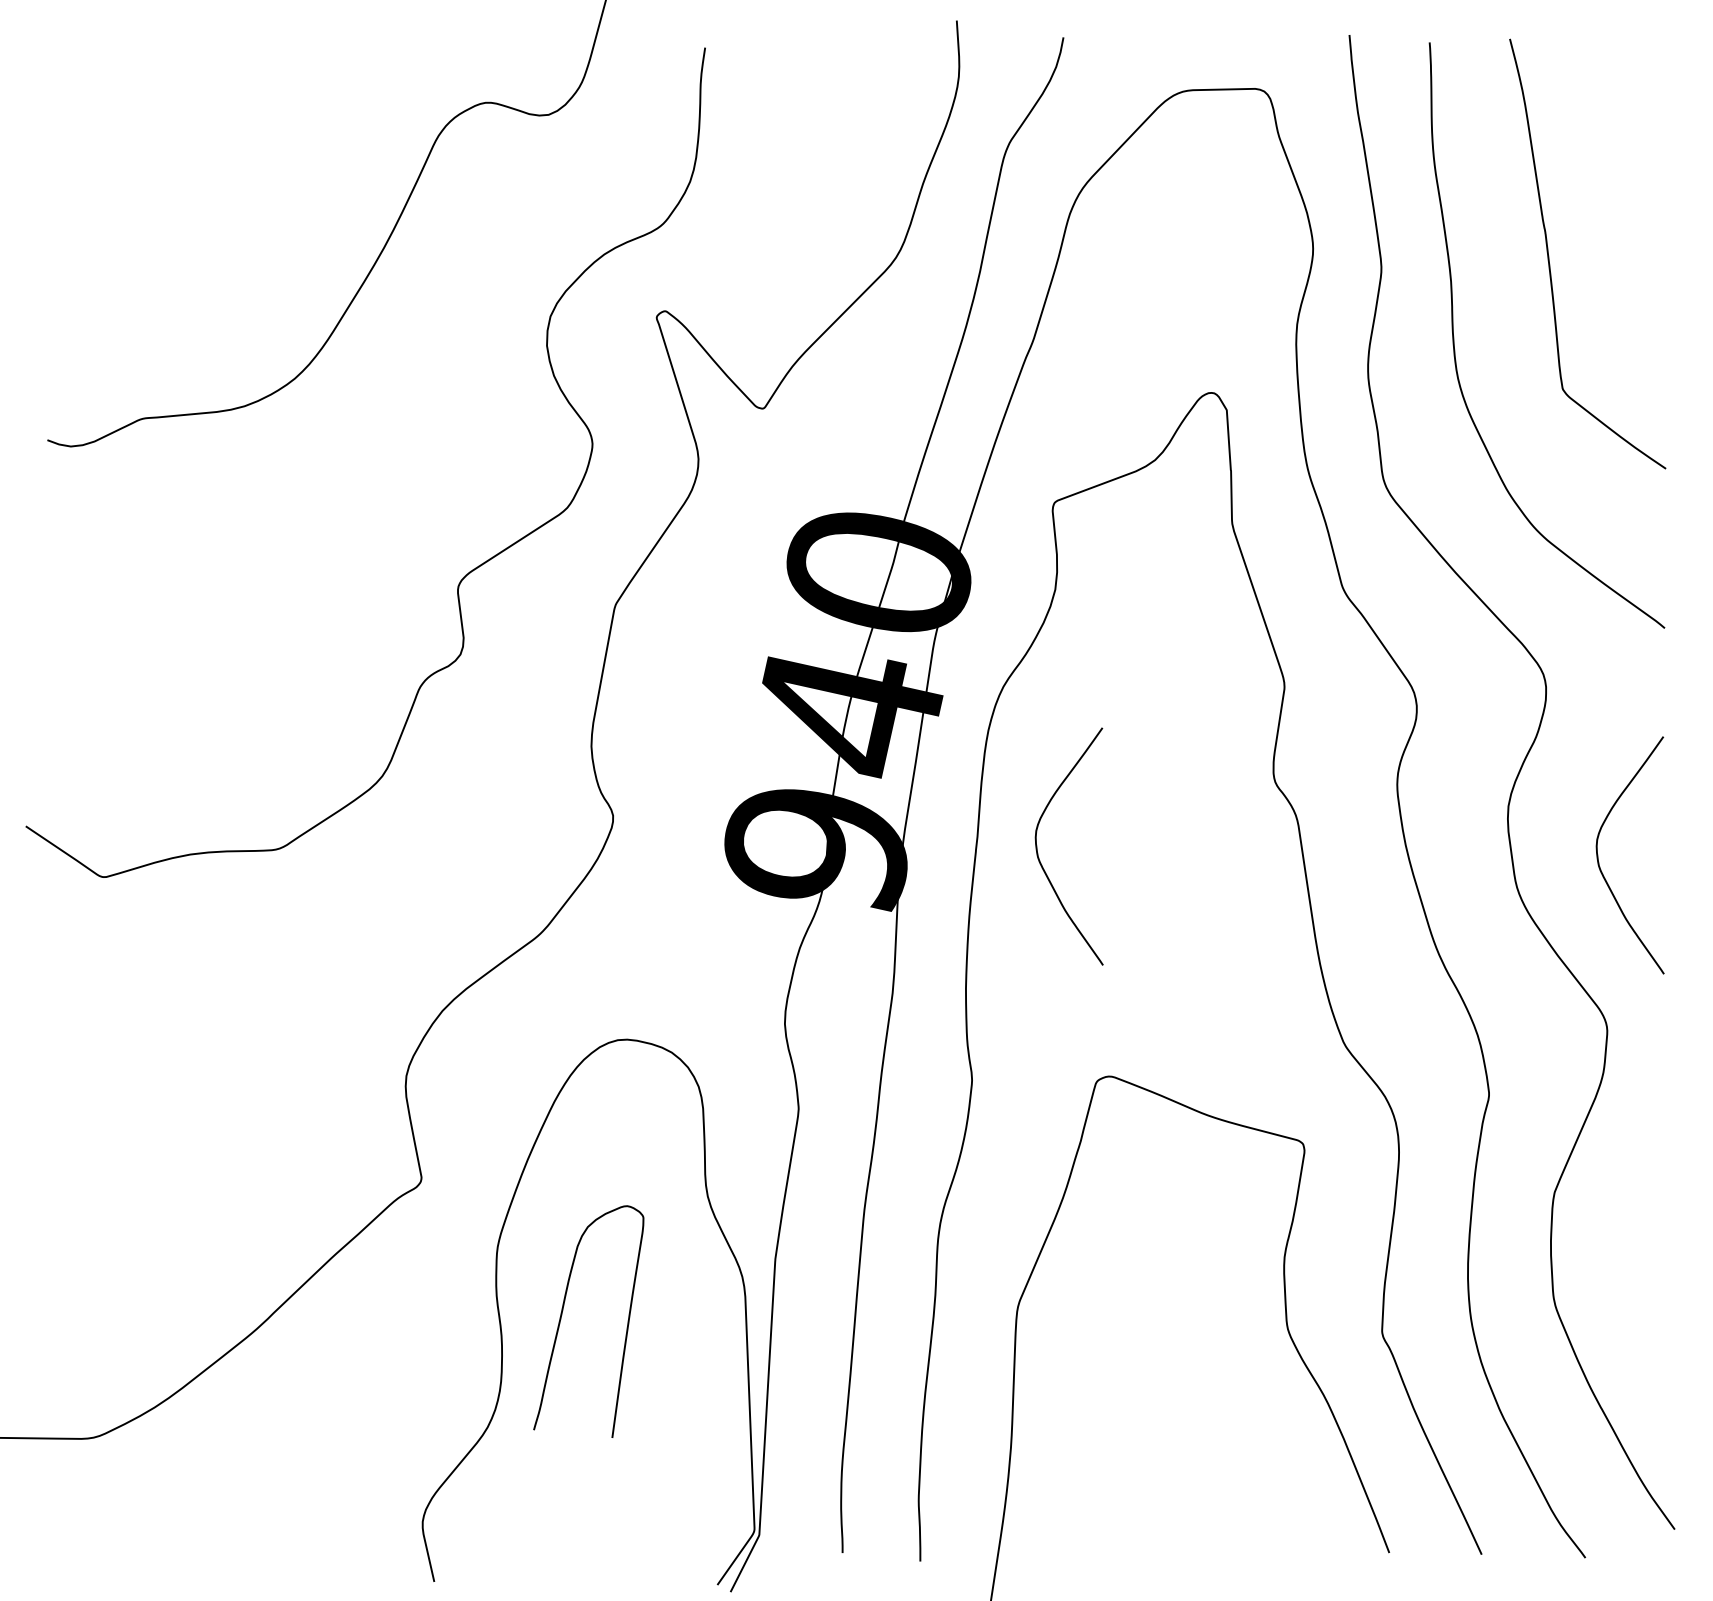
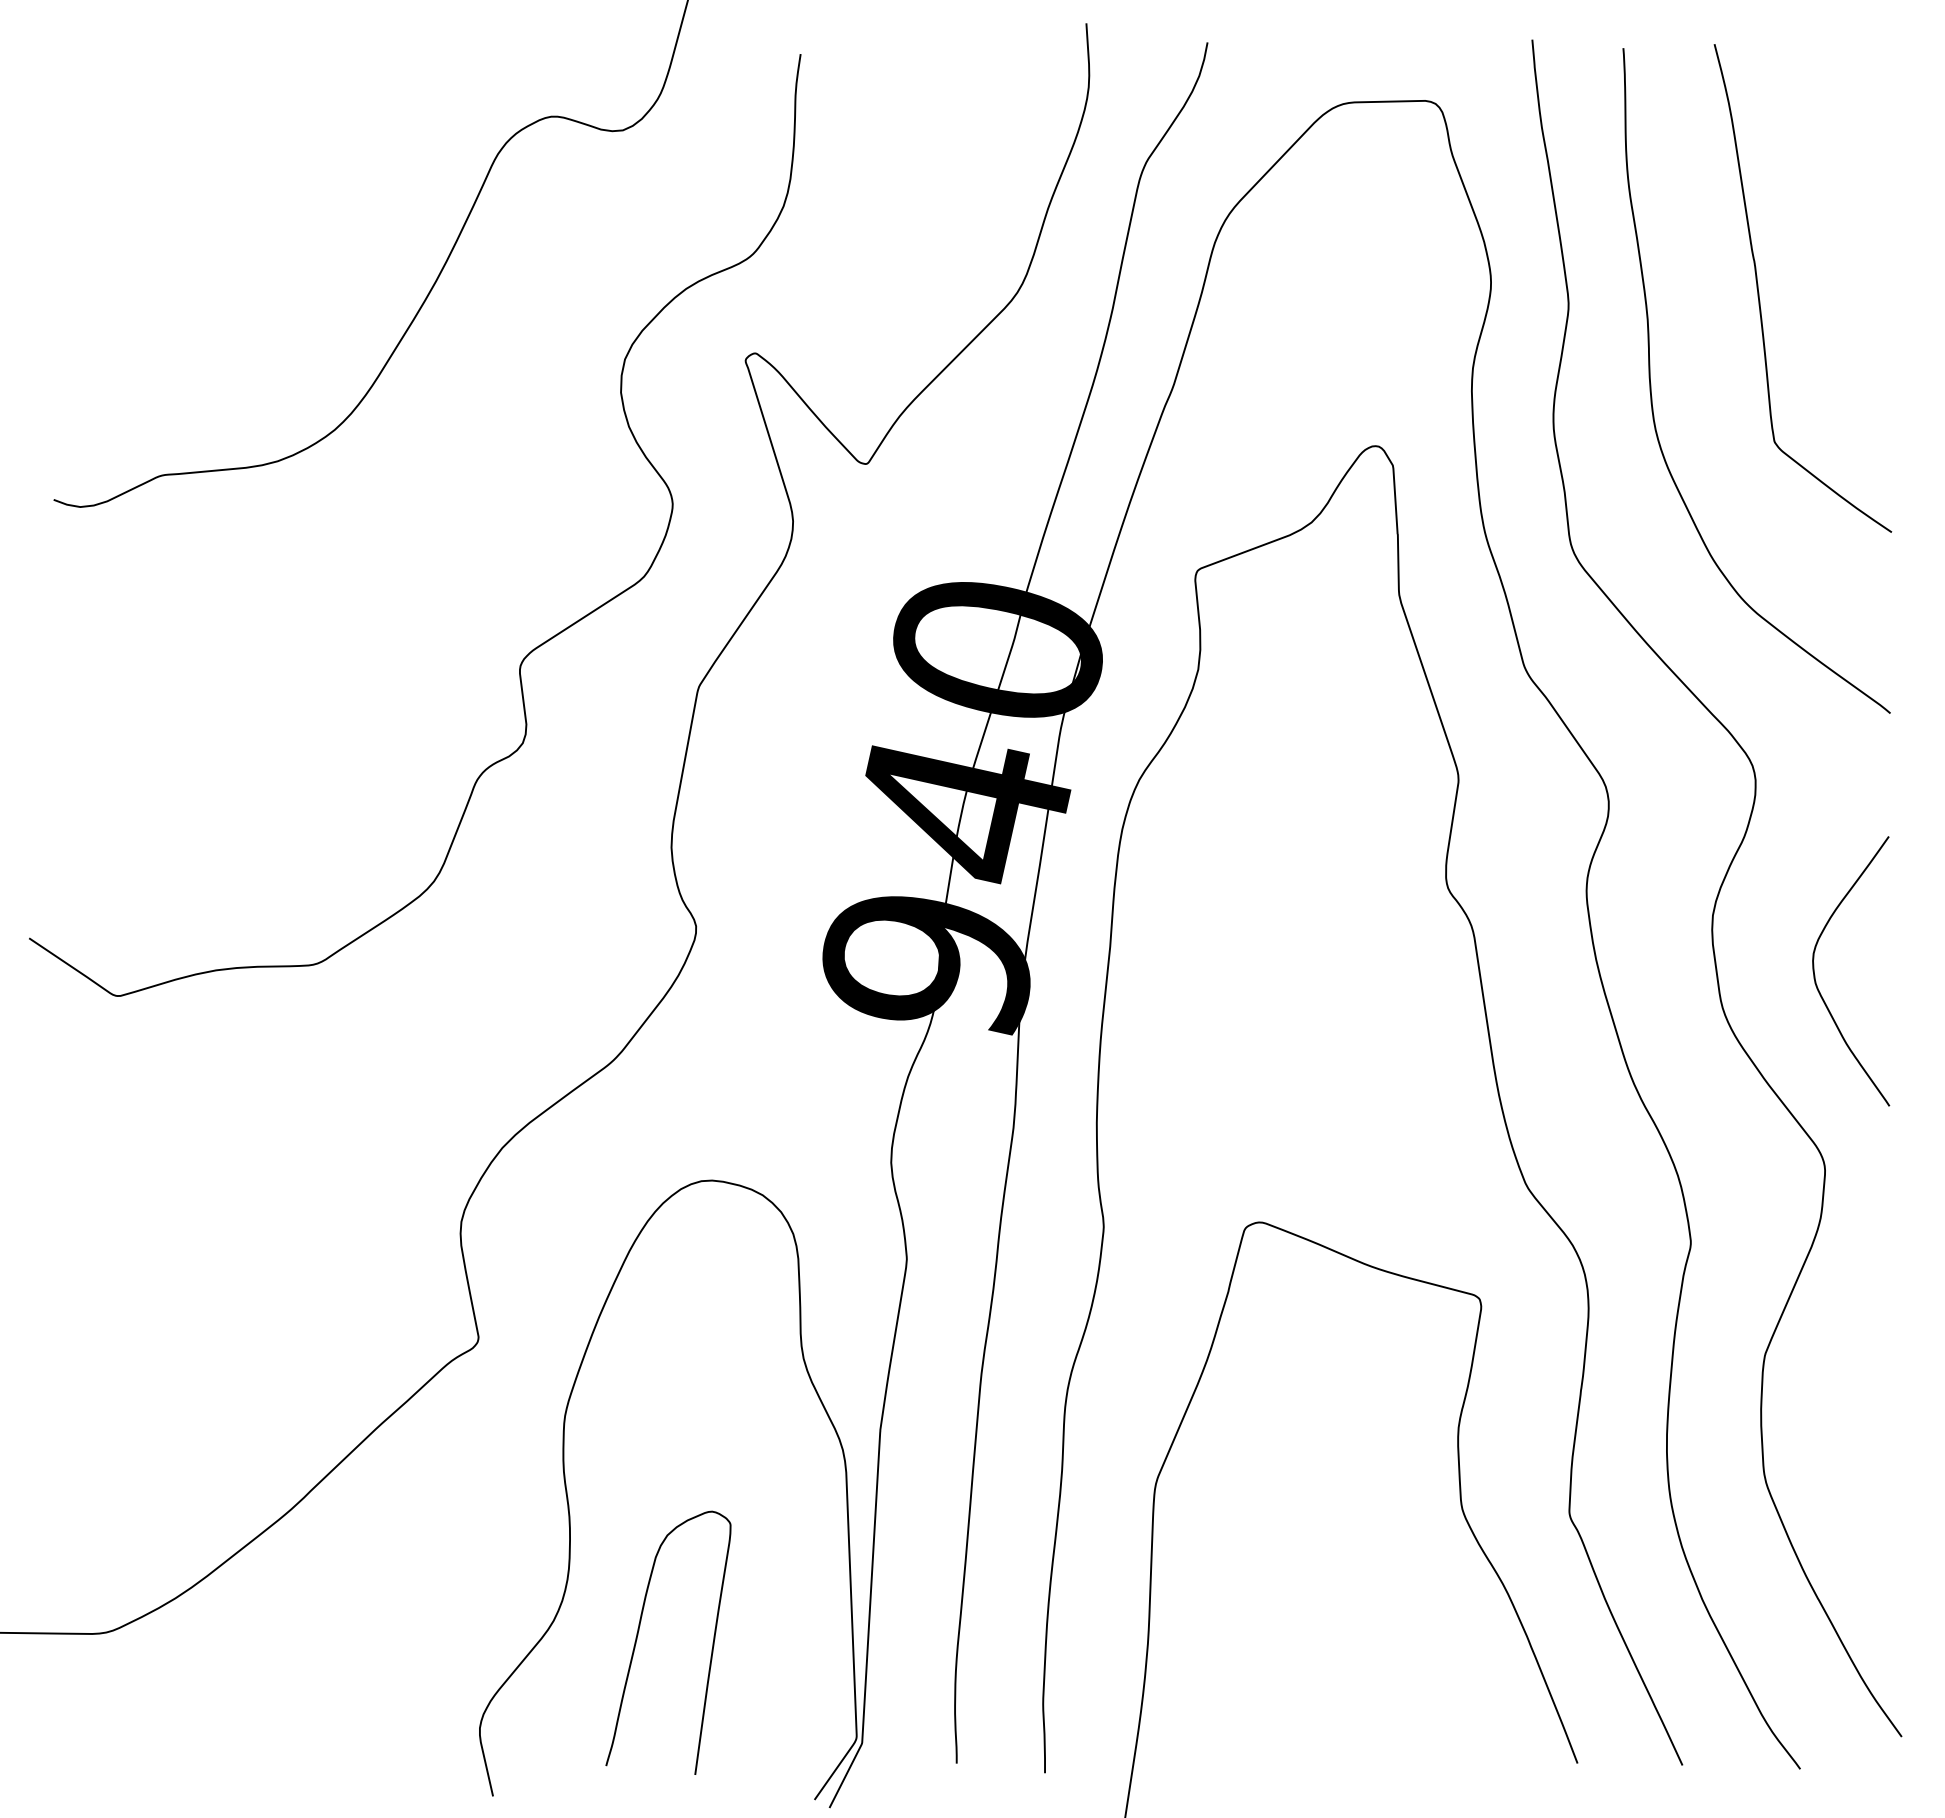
curve: (1037, 850) -> (1178, 965), removed
curve: (562, 1315) -> (638, 1635), moved

